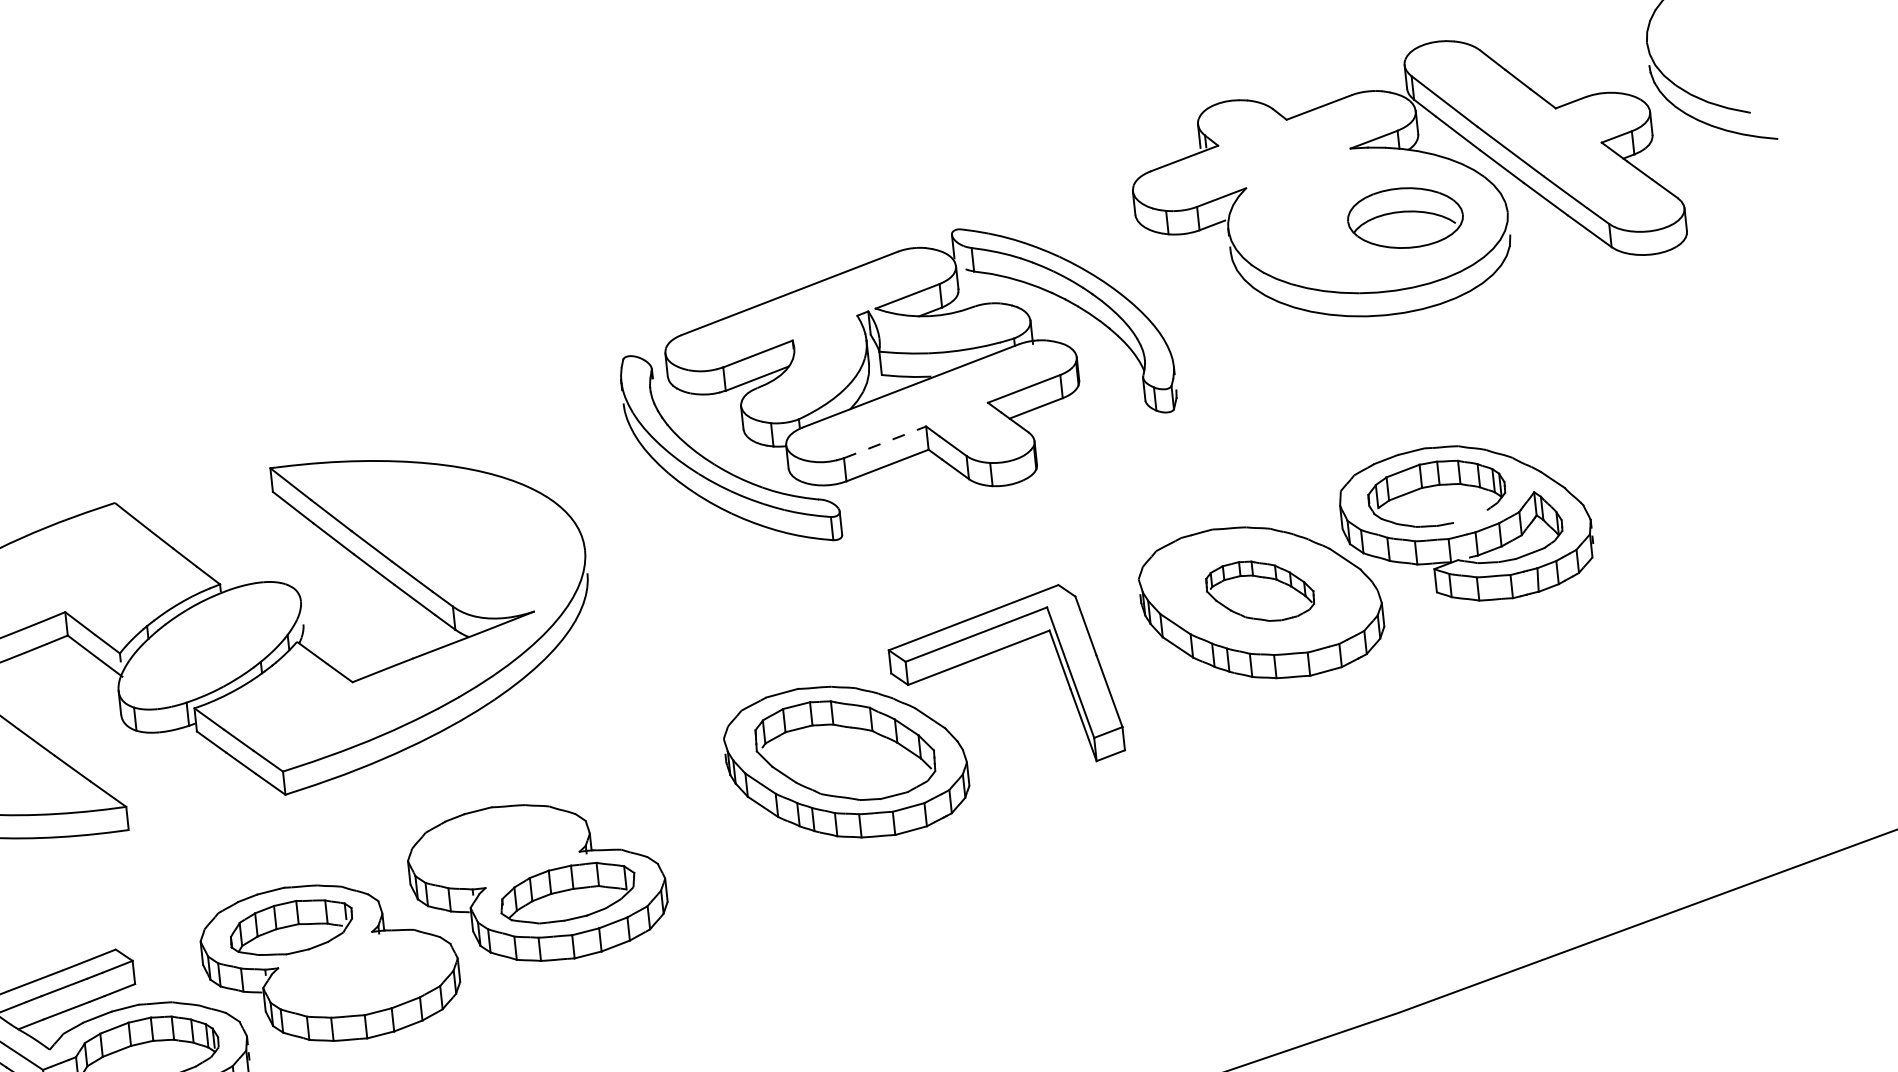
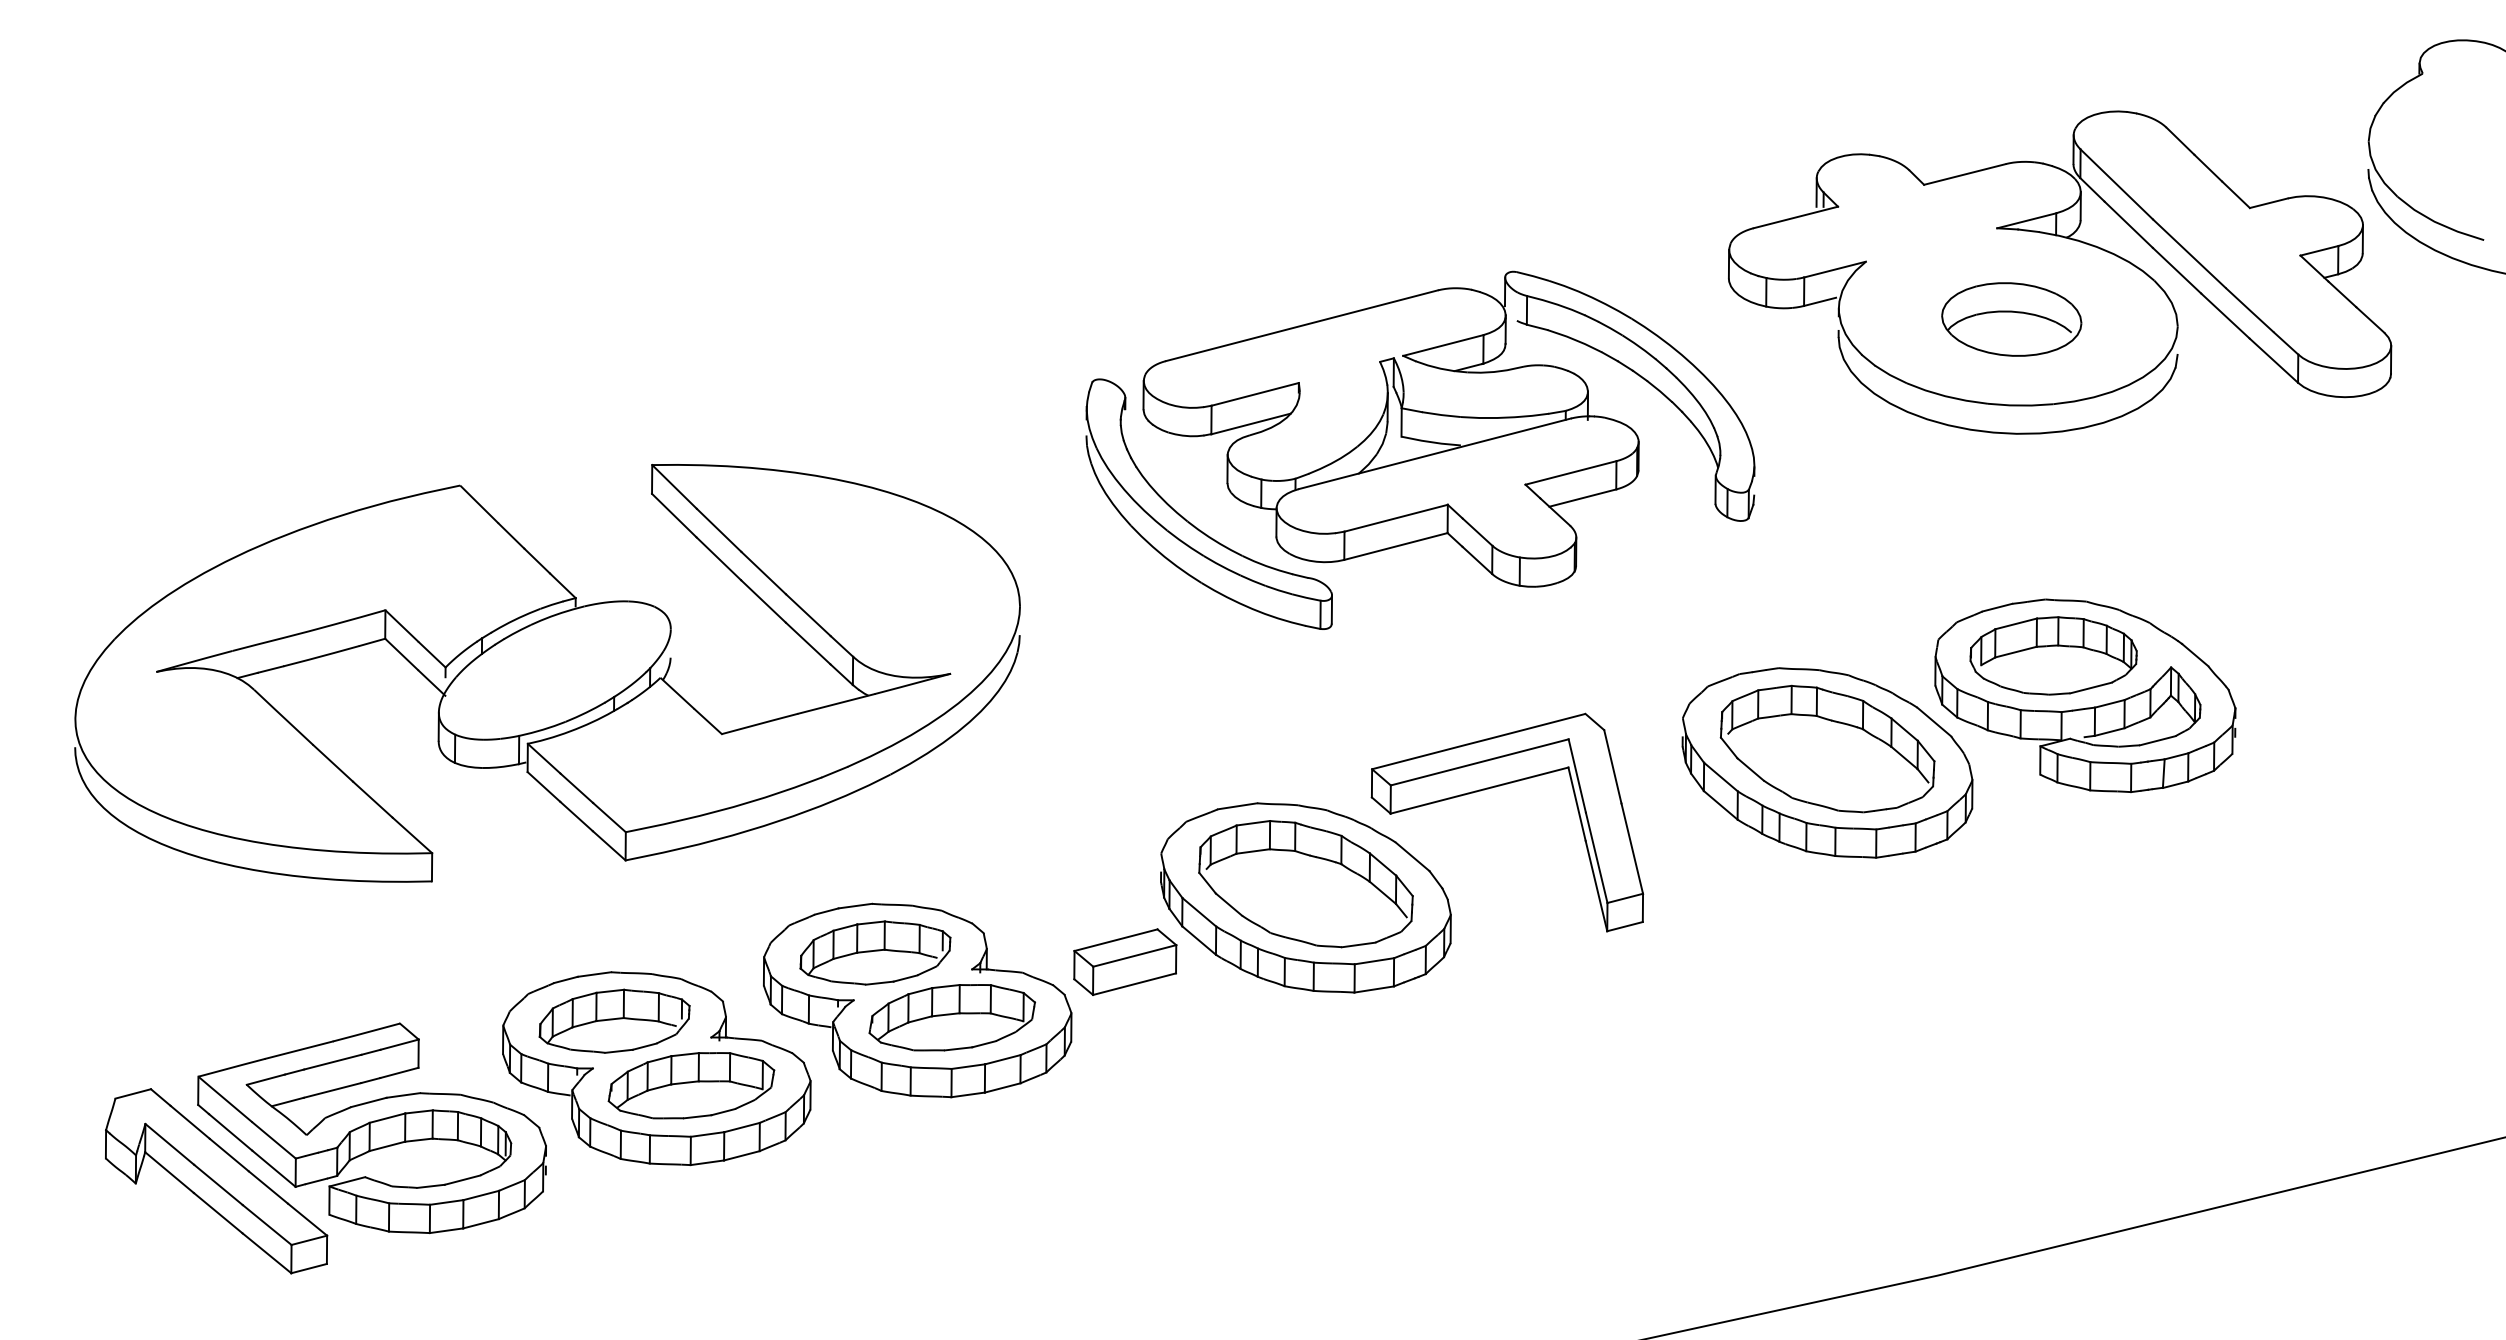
part: (1405, 218) -> (2011, 319), moved
line: (885, 442) -> (1396, 518), dashed -> solid
line: (1469, 516) -> (2090, 687), added
part: (1260, 590) -> (1827, 748), size x1.67
part: (704, 830) -> (1125, 961), added
part: (498, 846) -> (875, 952), added
part: (360, 973) -> (691, 1085), added

